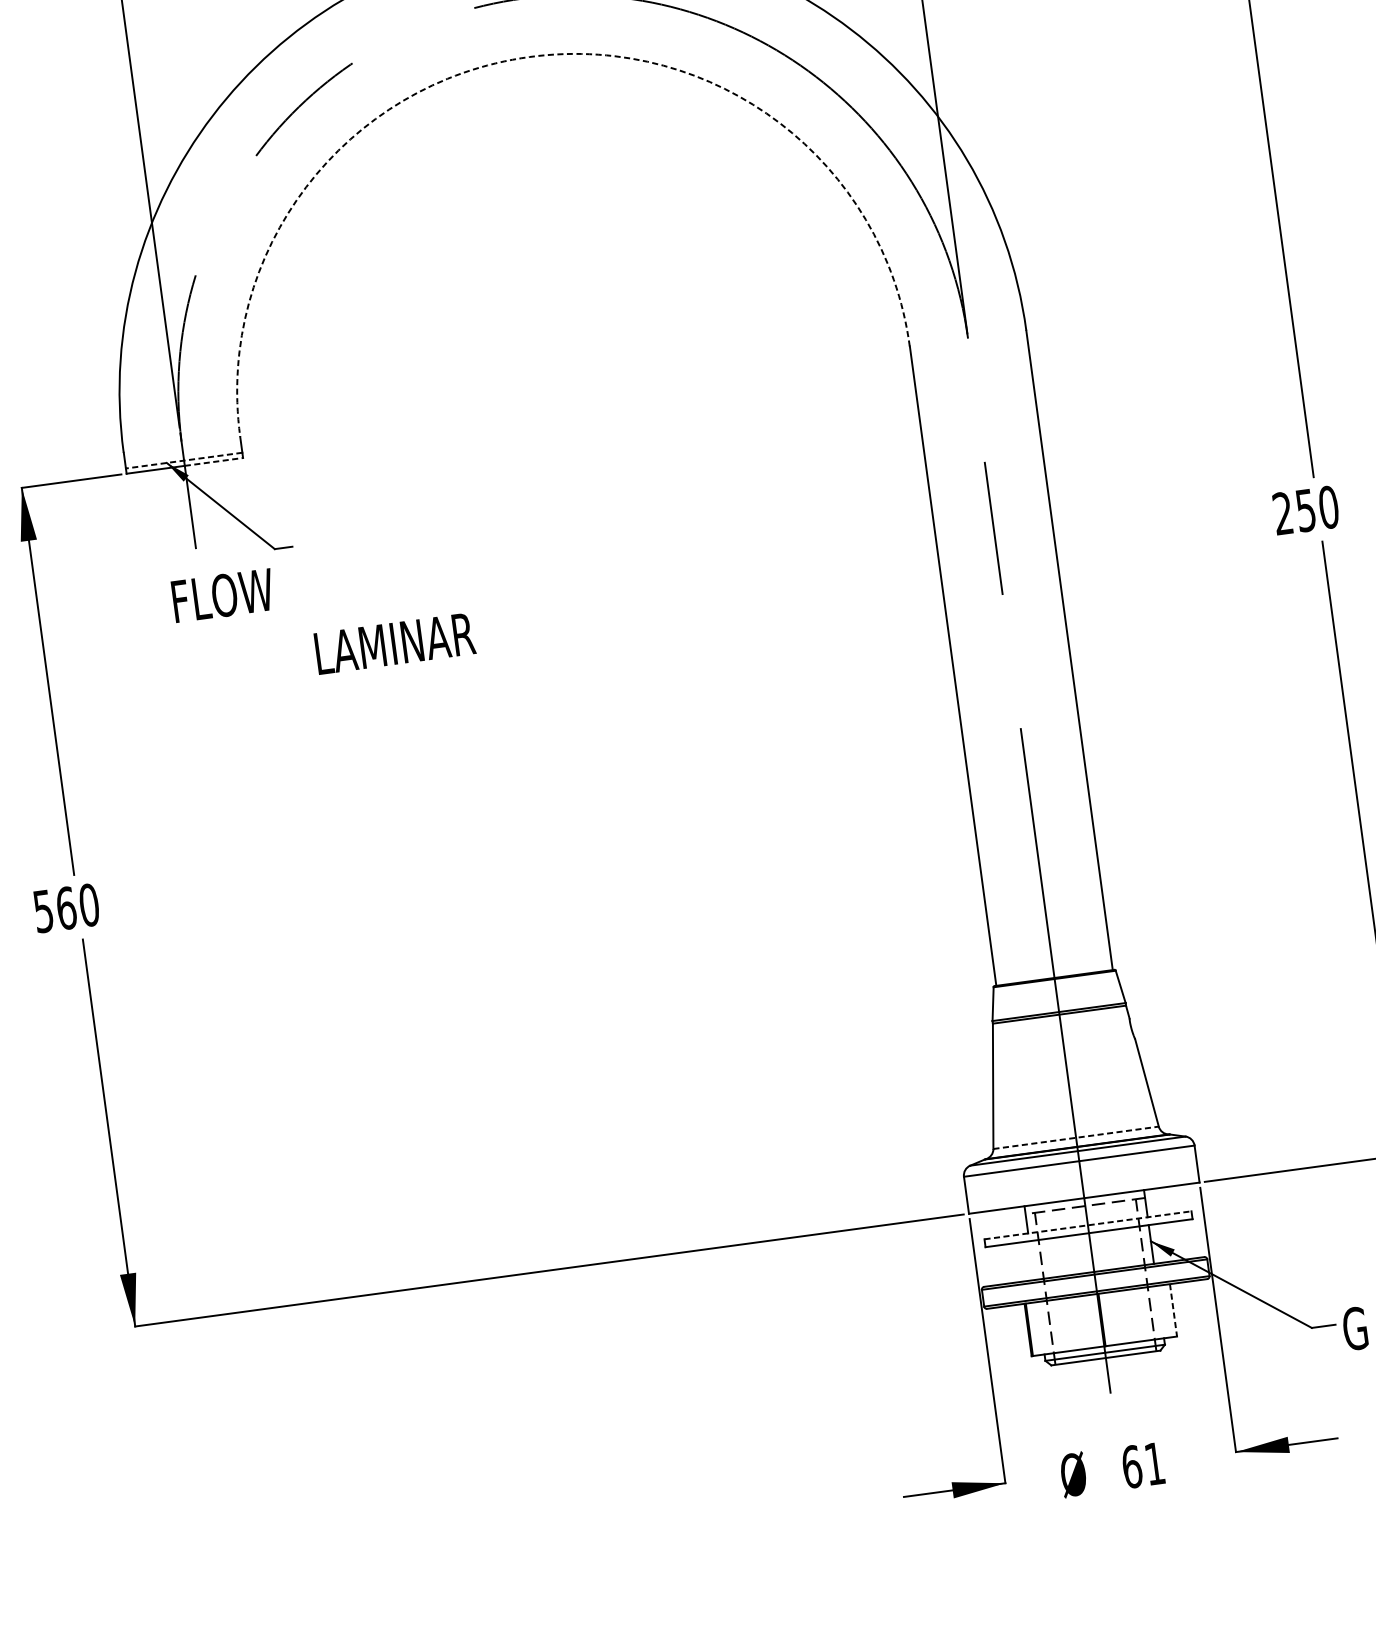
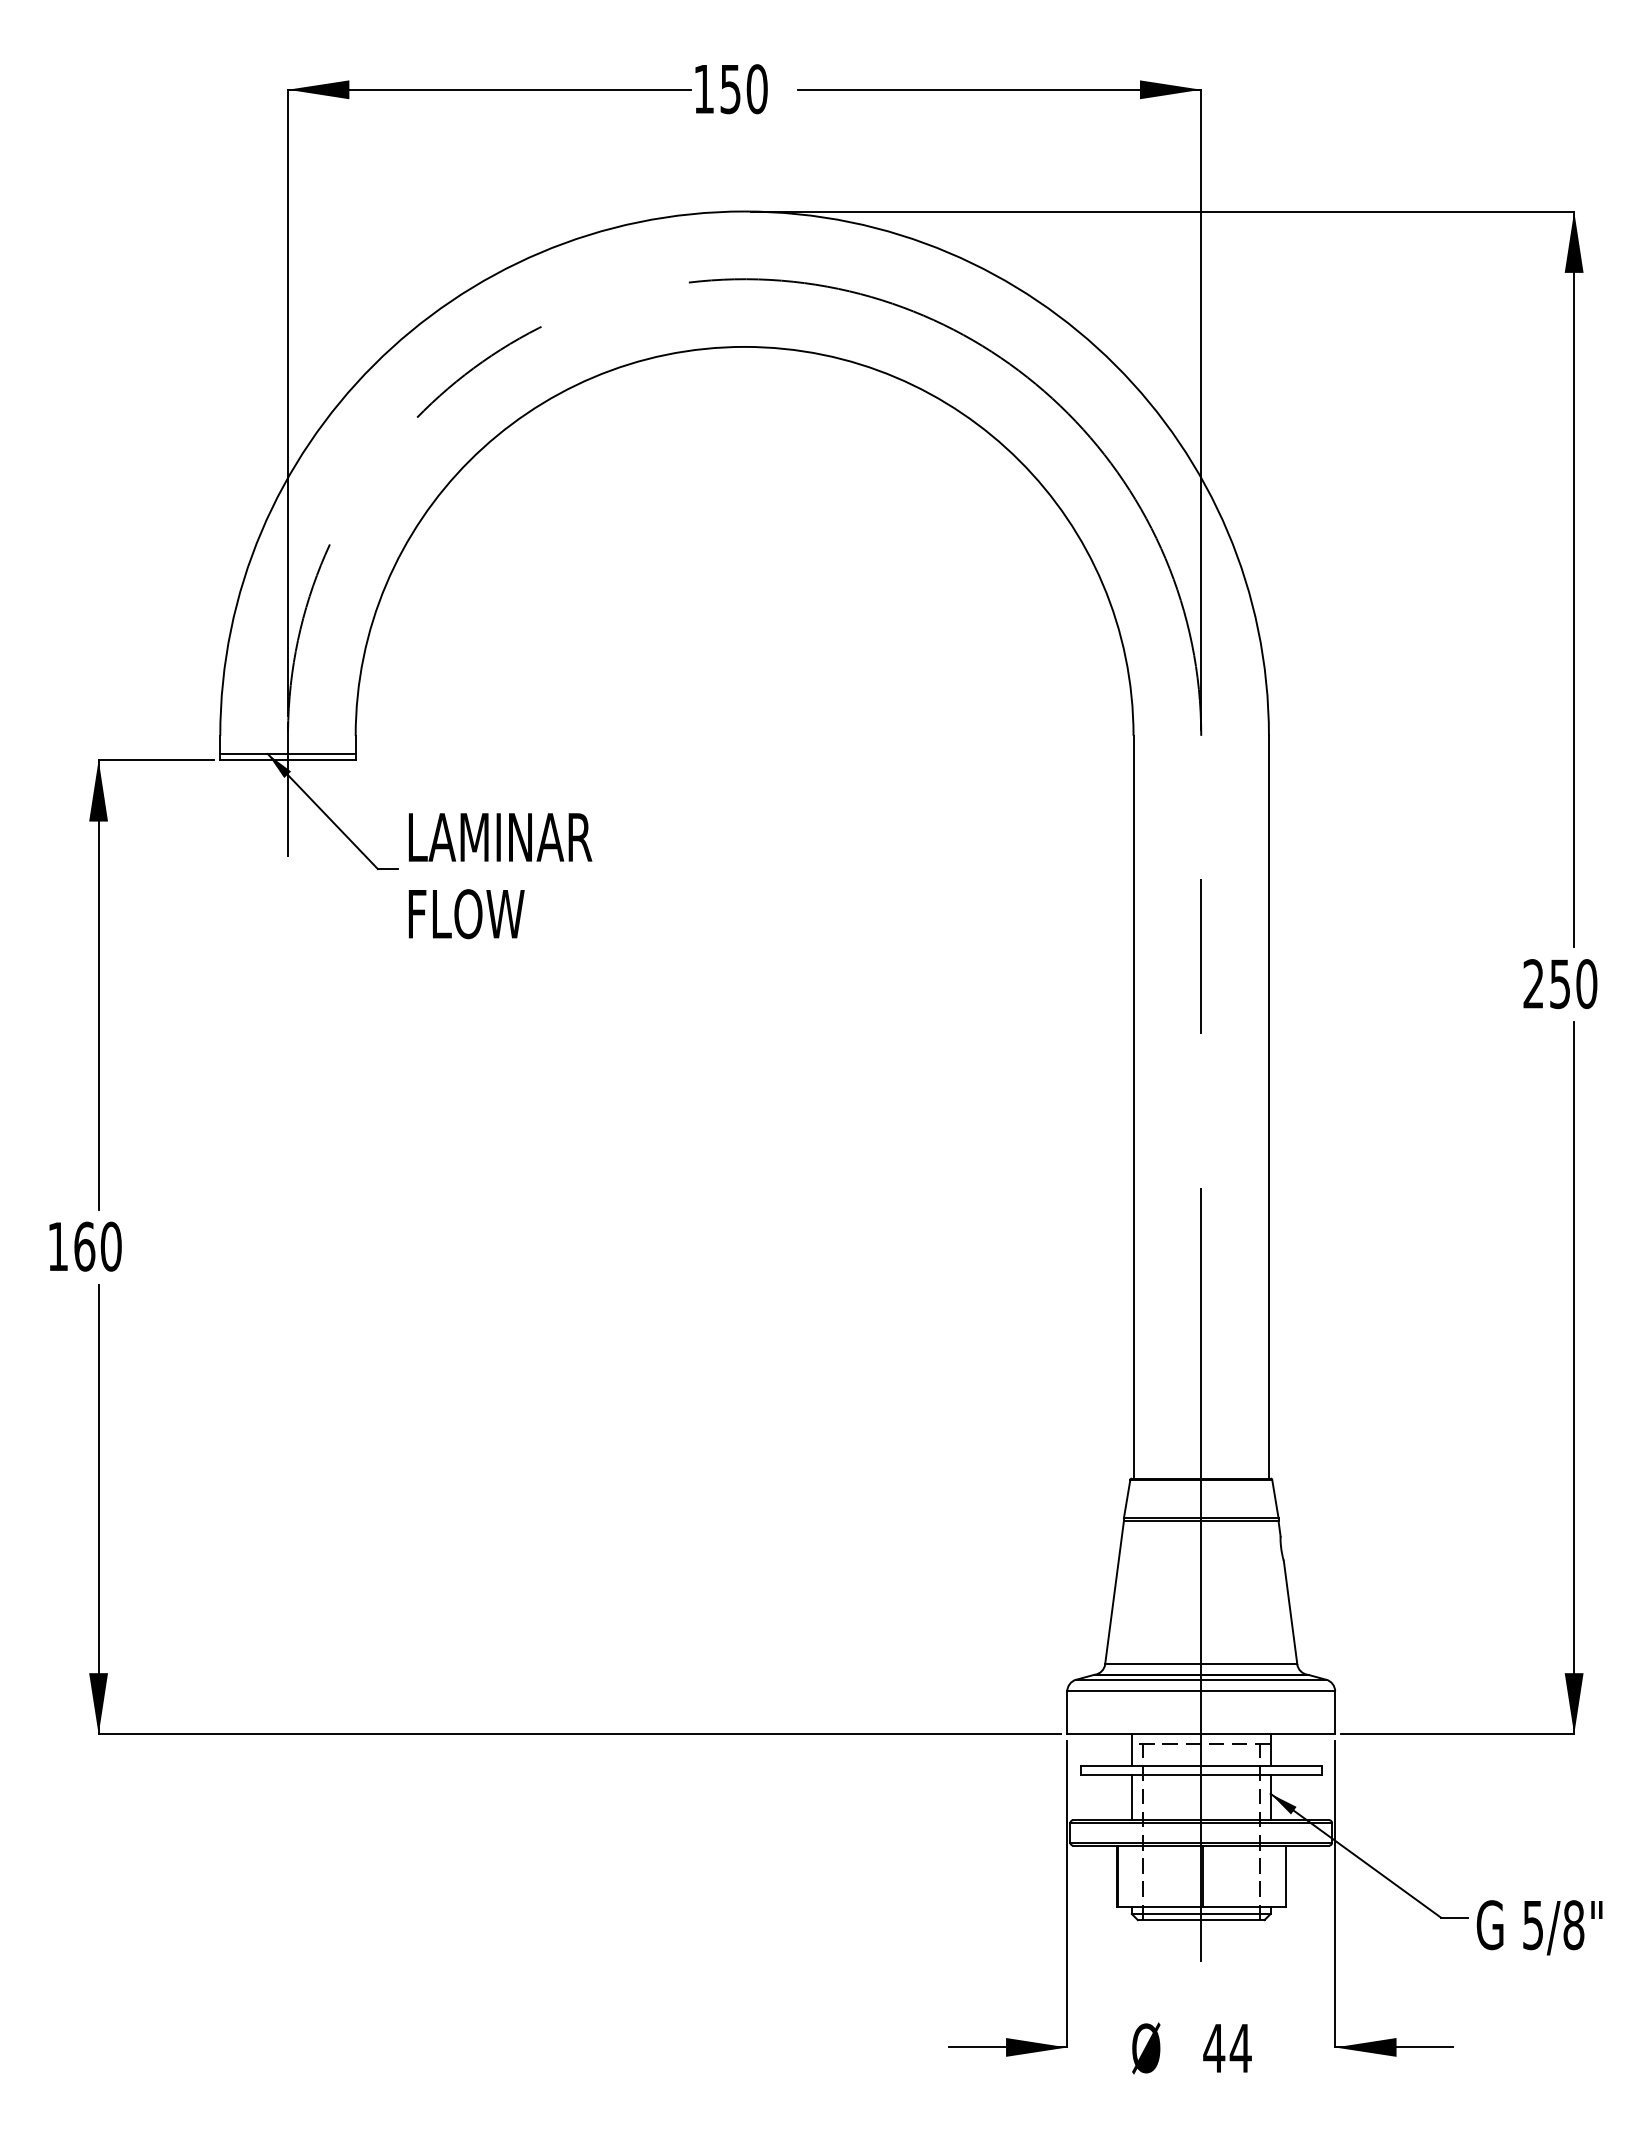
arc: (529, 56) -> (744, 346), dashed -> solid
line: (184, 460) -> (288, 754), dashed -> solid
line: (213, 462) -> (321, 760), dashed -> solid
text: (223, 595) -> (466, 914), moved
text: (395, 643) -> (500, 837), moved
text: (43, 911) -> (57, 1246), 560 -> 160
line: (1076, 1137) -> (1201, 1664), dashed -> solid
line: (1088, 1224) -> (1201, 1765), dashed -> solid
line: (1031, 1260) -> (1131, 1797), added
line: (1173, 1310) -> (1285, 1876), dashed -> solid
text: (1143, 1465) -> (1227, 2048), 61 -> 44

